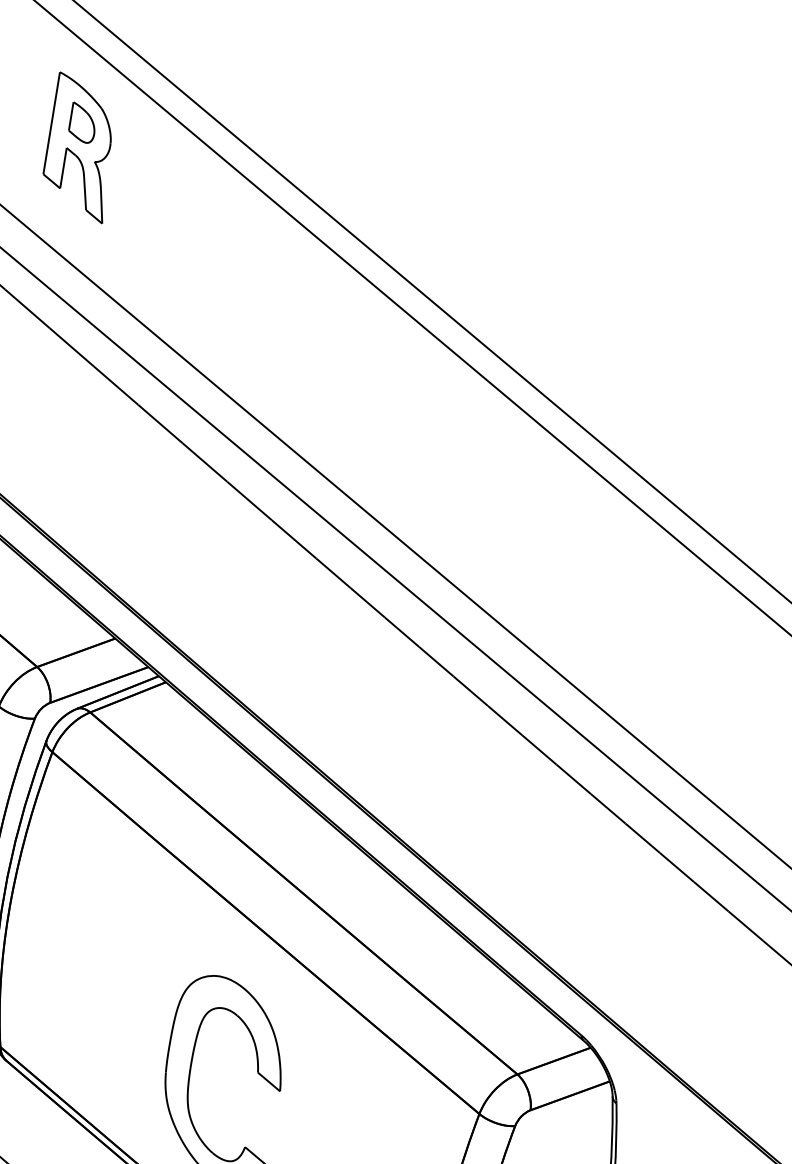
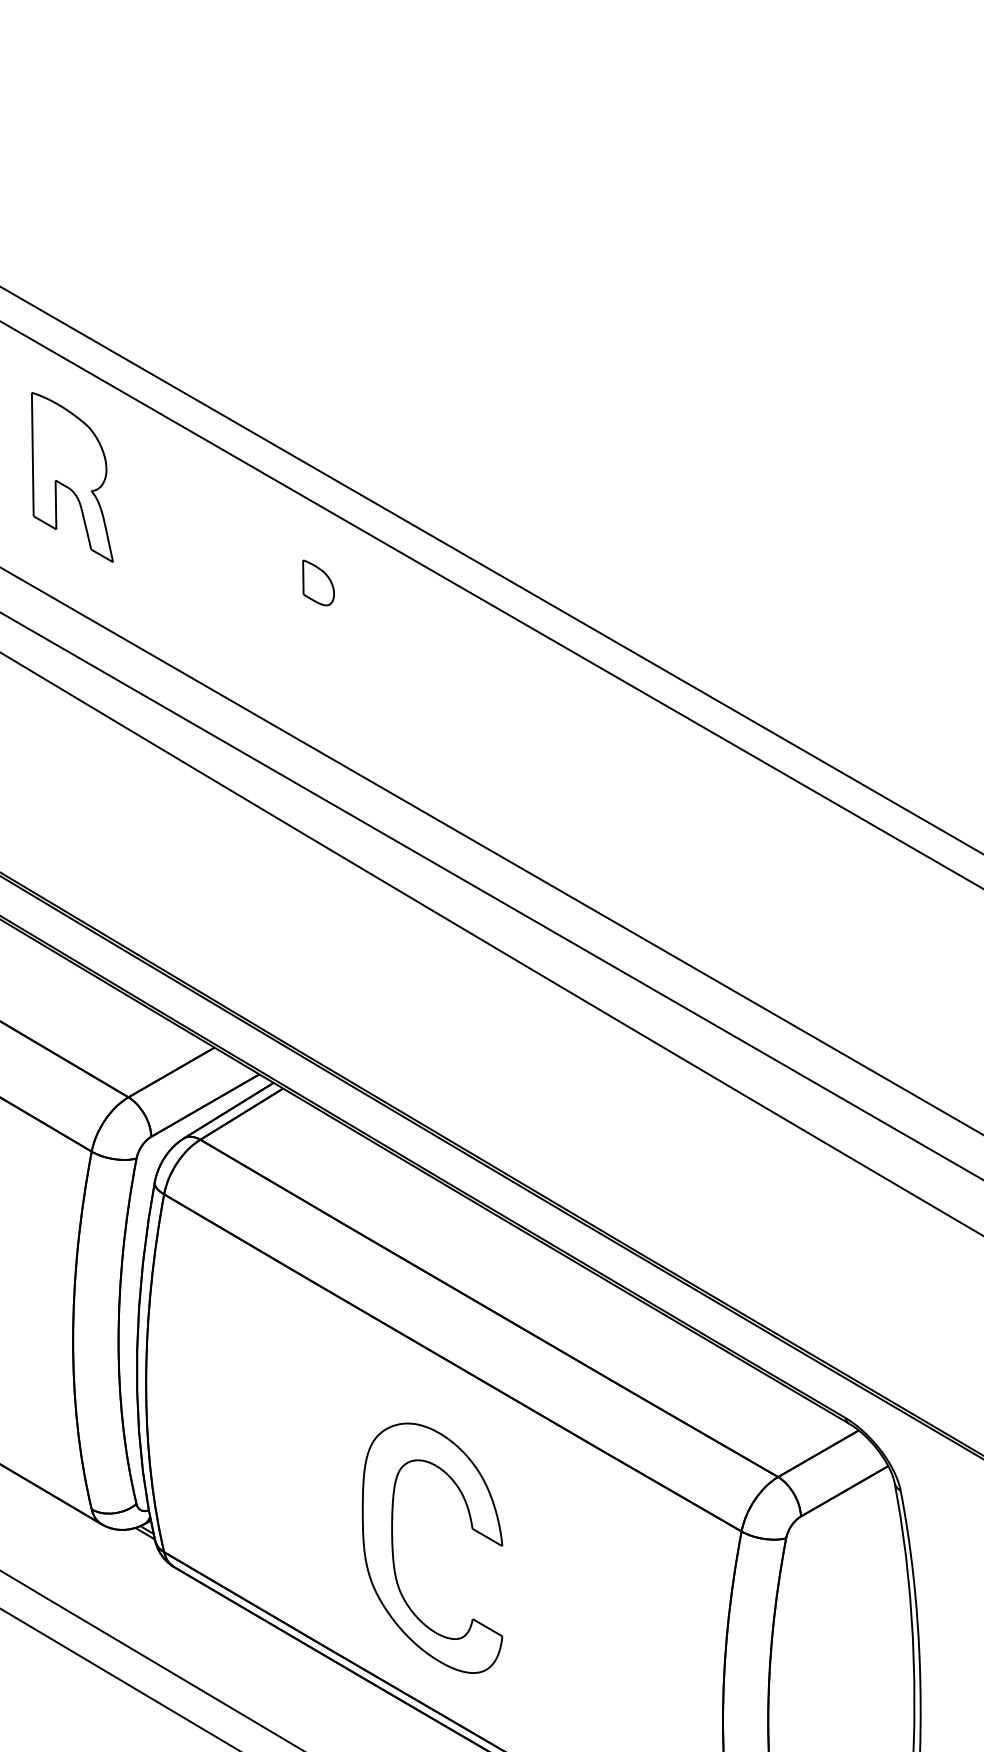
part: (82, 122) -> (318, 582), moved

